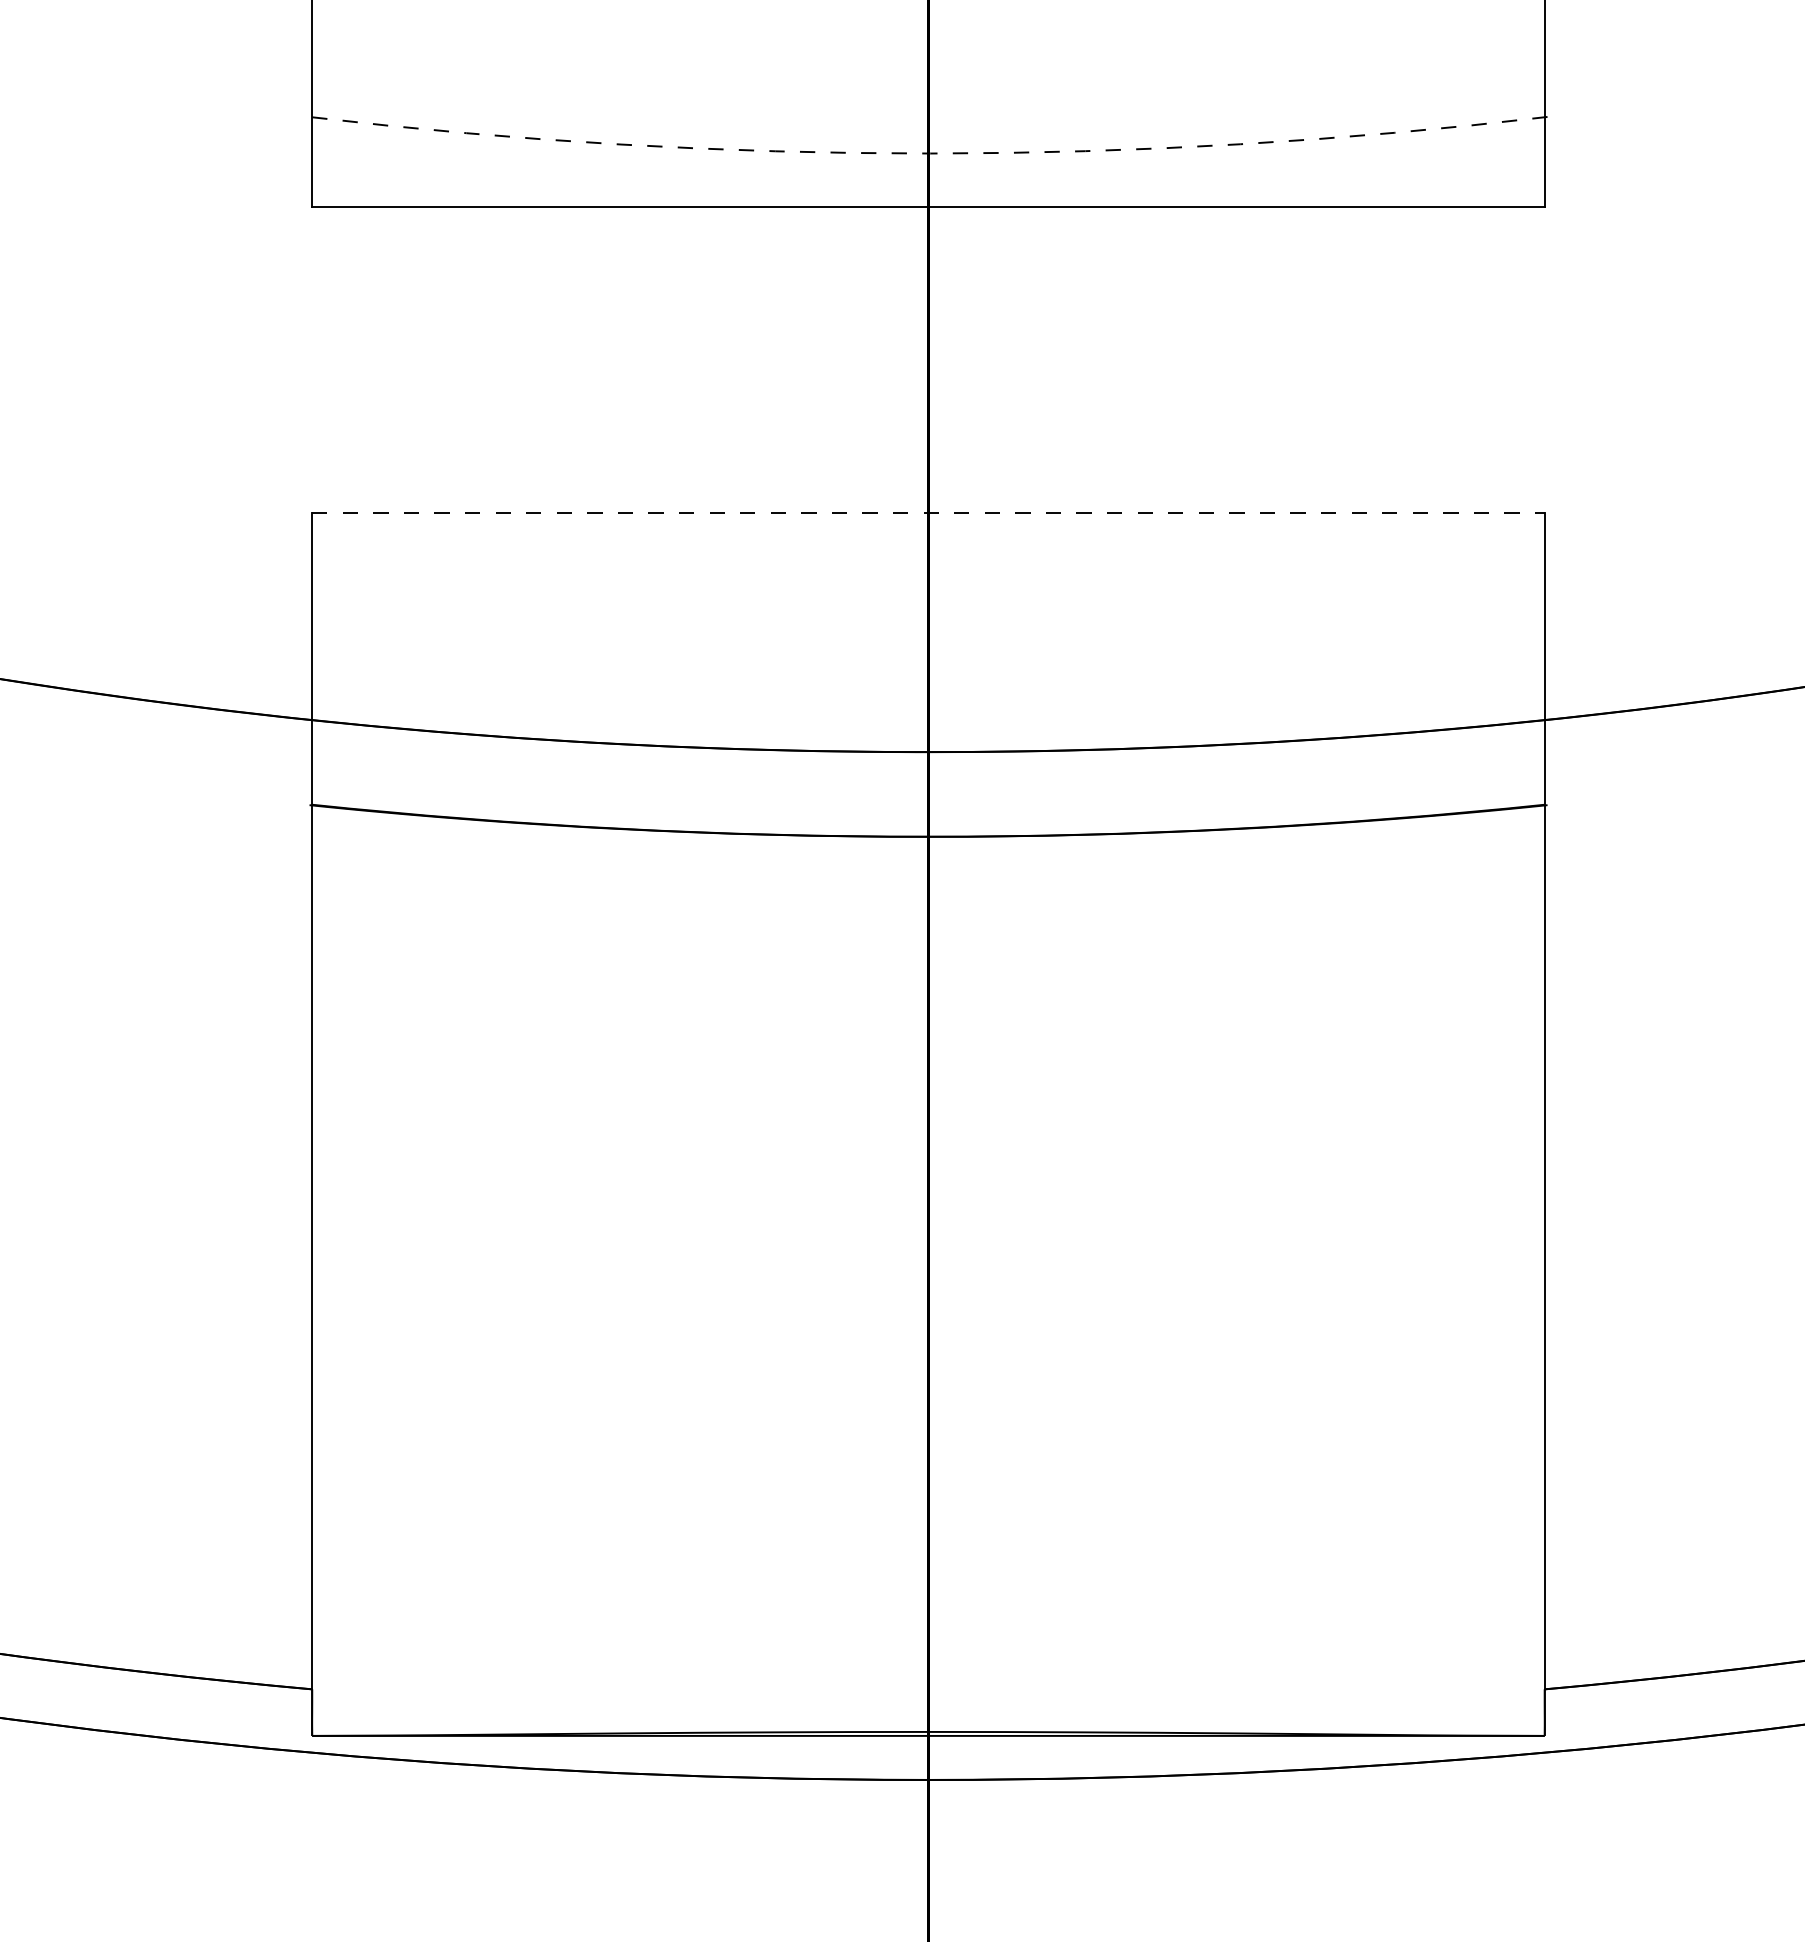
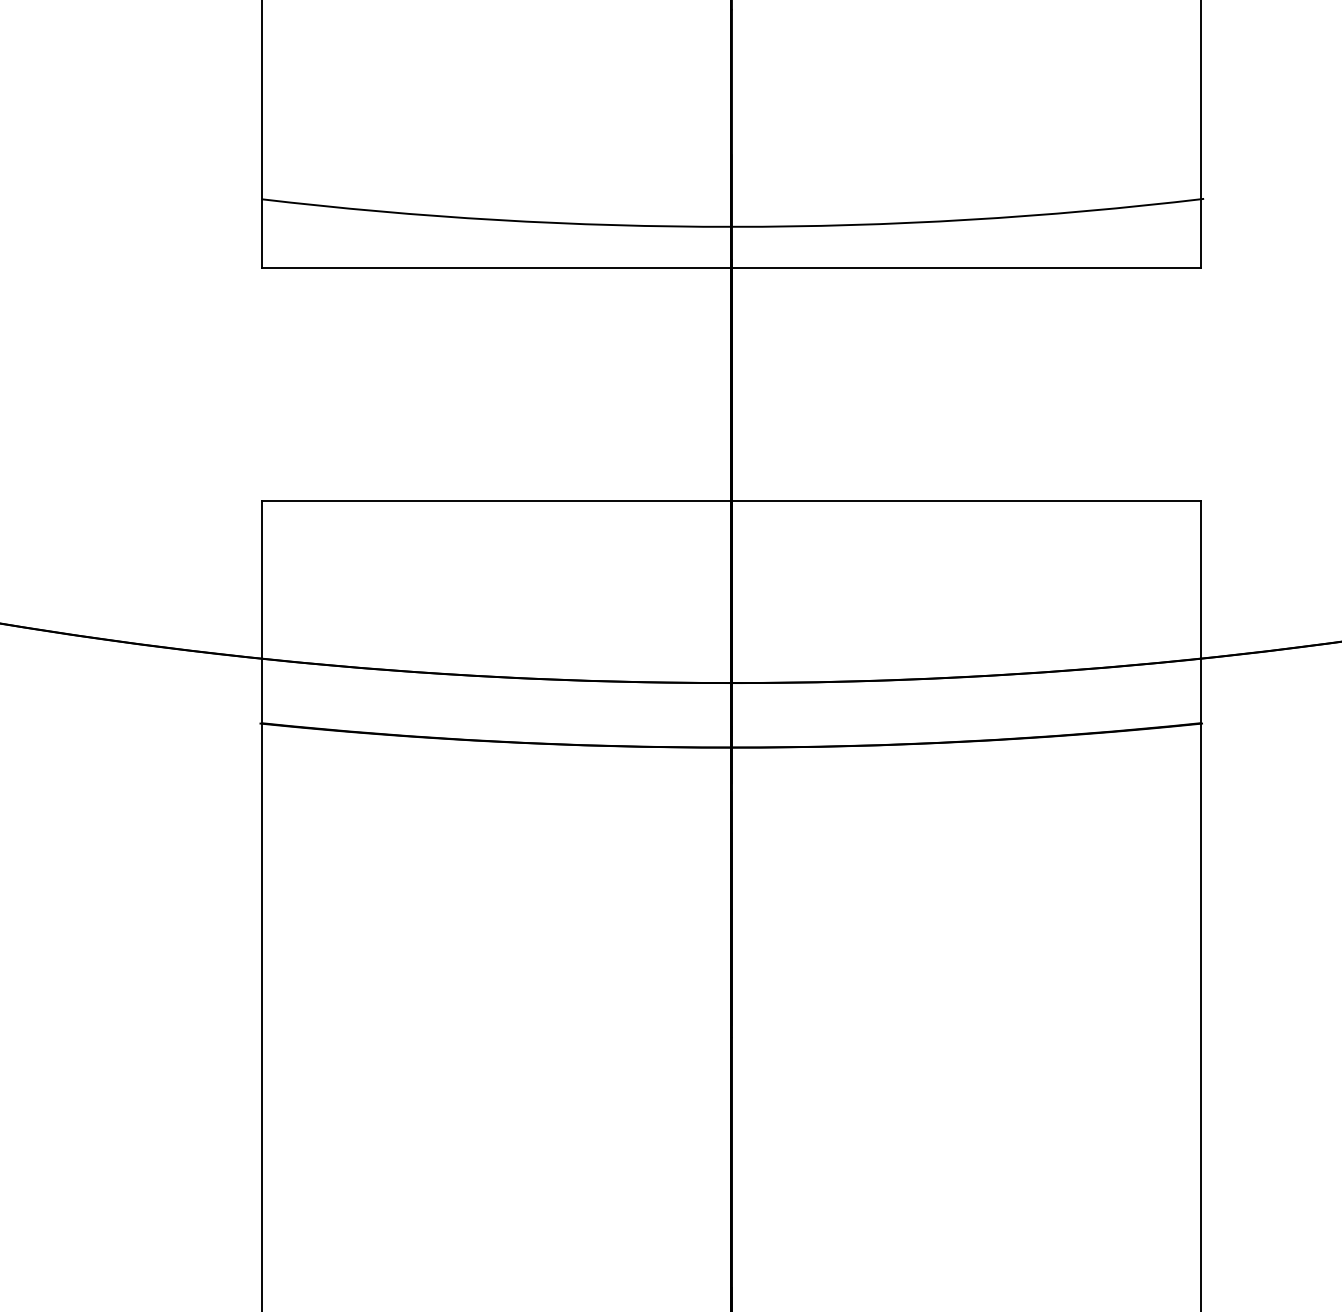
arc: (930, 153) -> (732, 226), dashed -> solid
line: (928, 513) -> (731, 501), dashed -> solid

